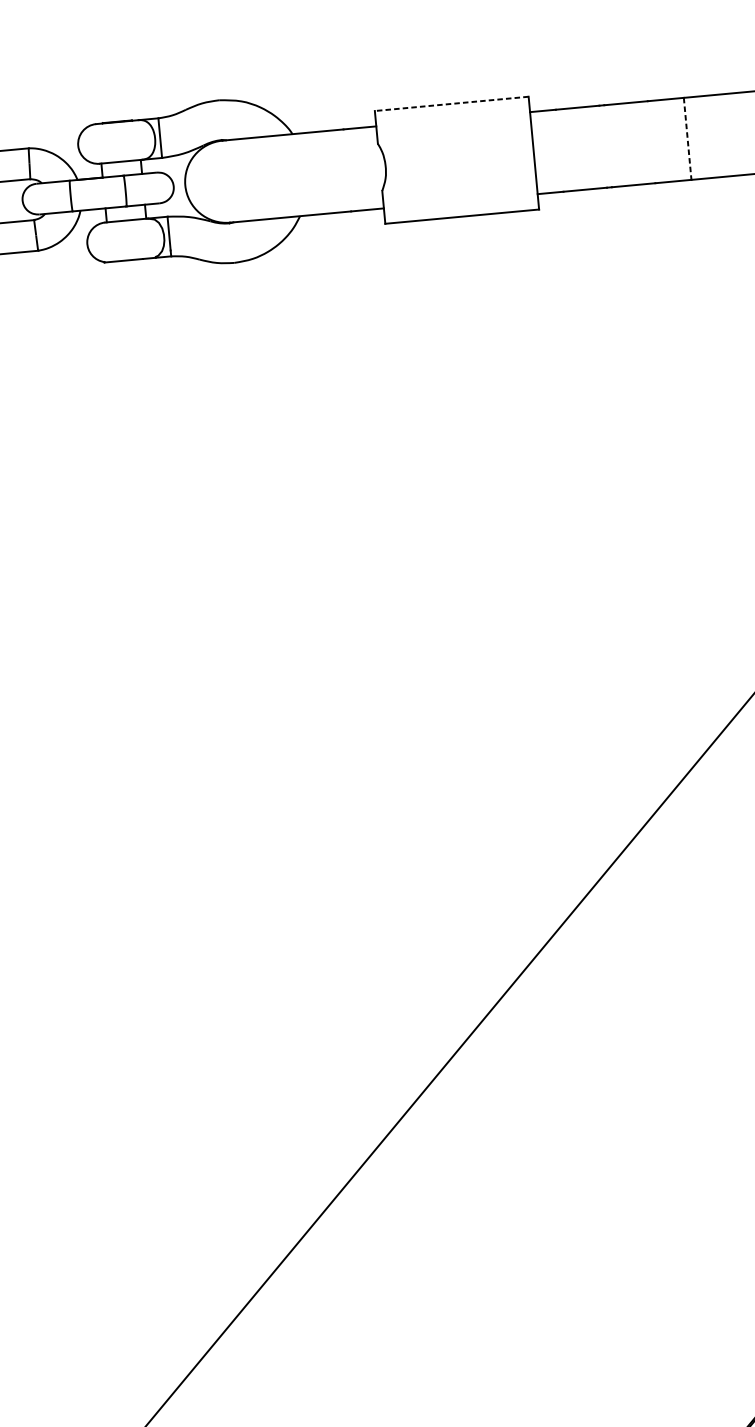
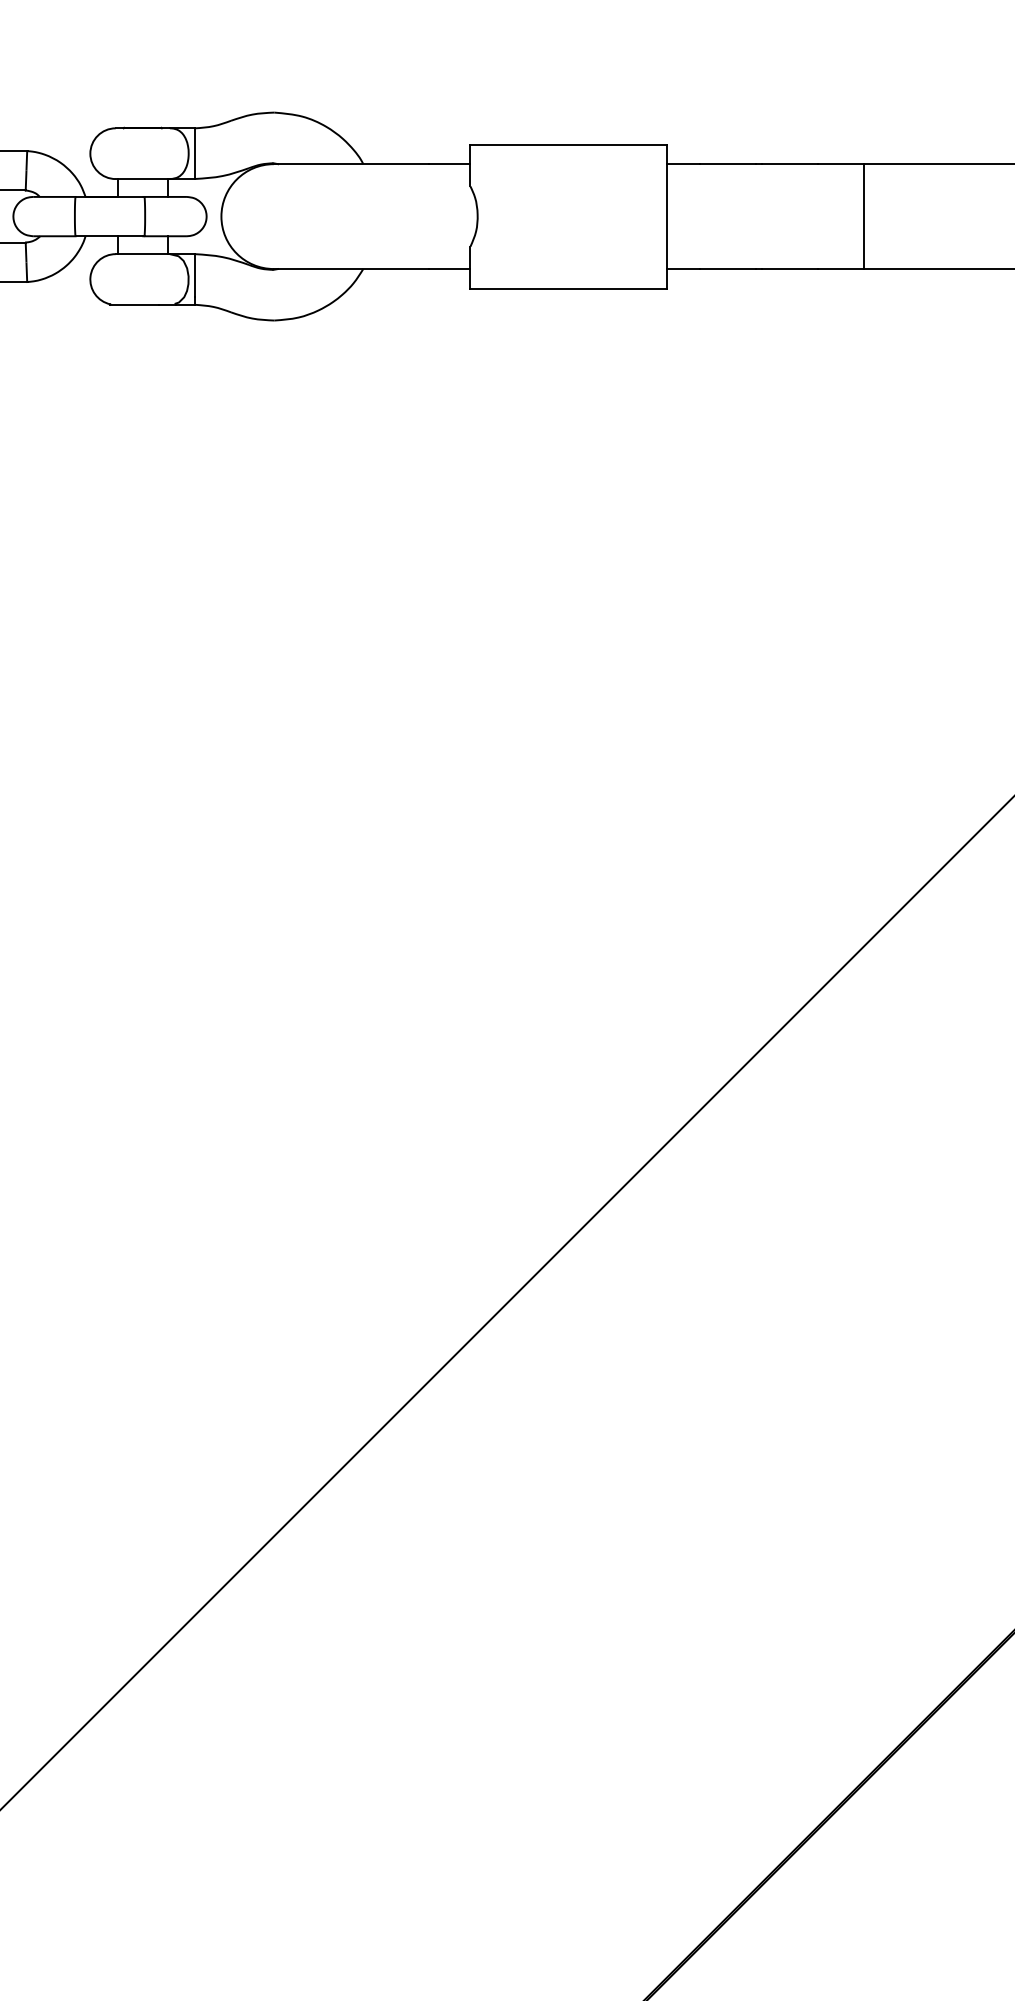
line: (451, 103) -> (568, 144), dashed -> solid
line: (687, 139) -> (863, 217), dashed -> solid

